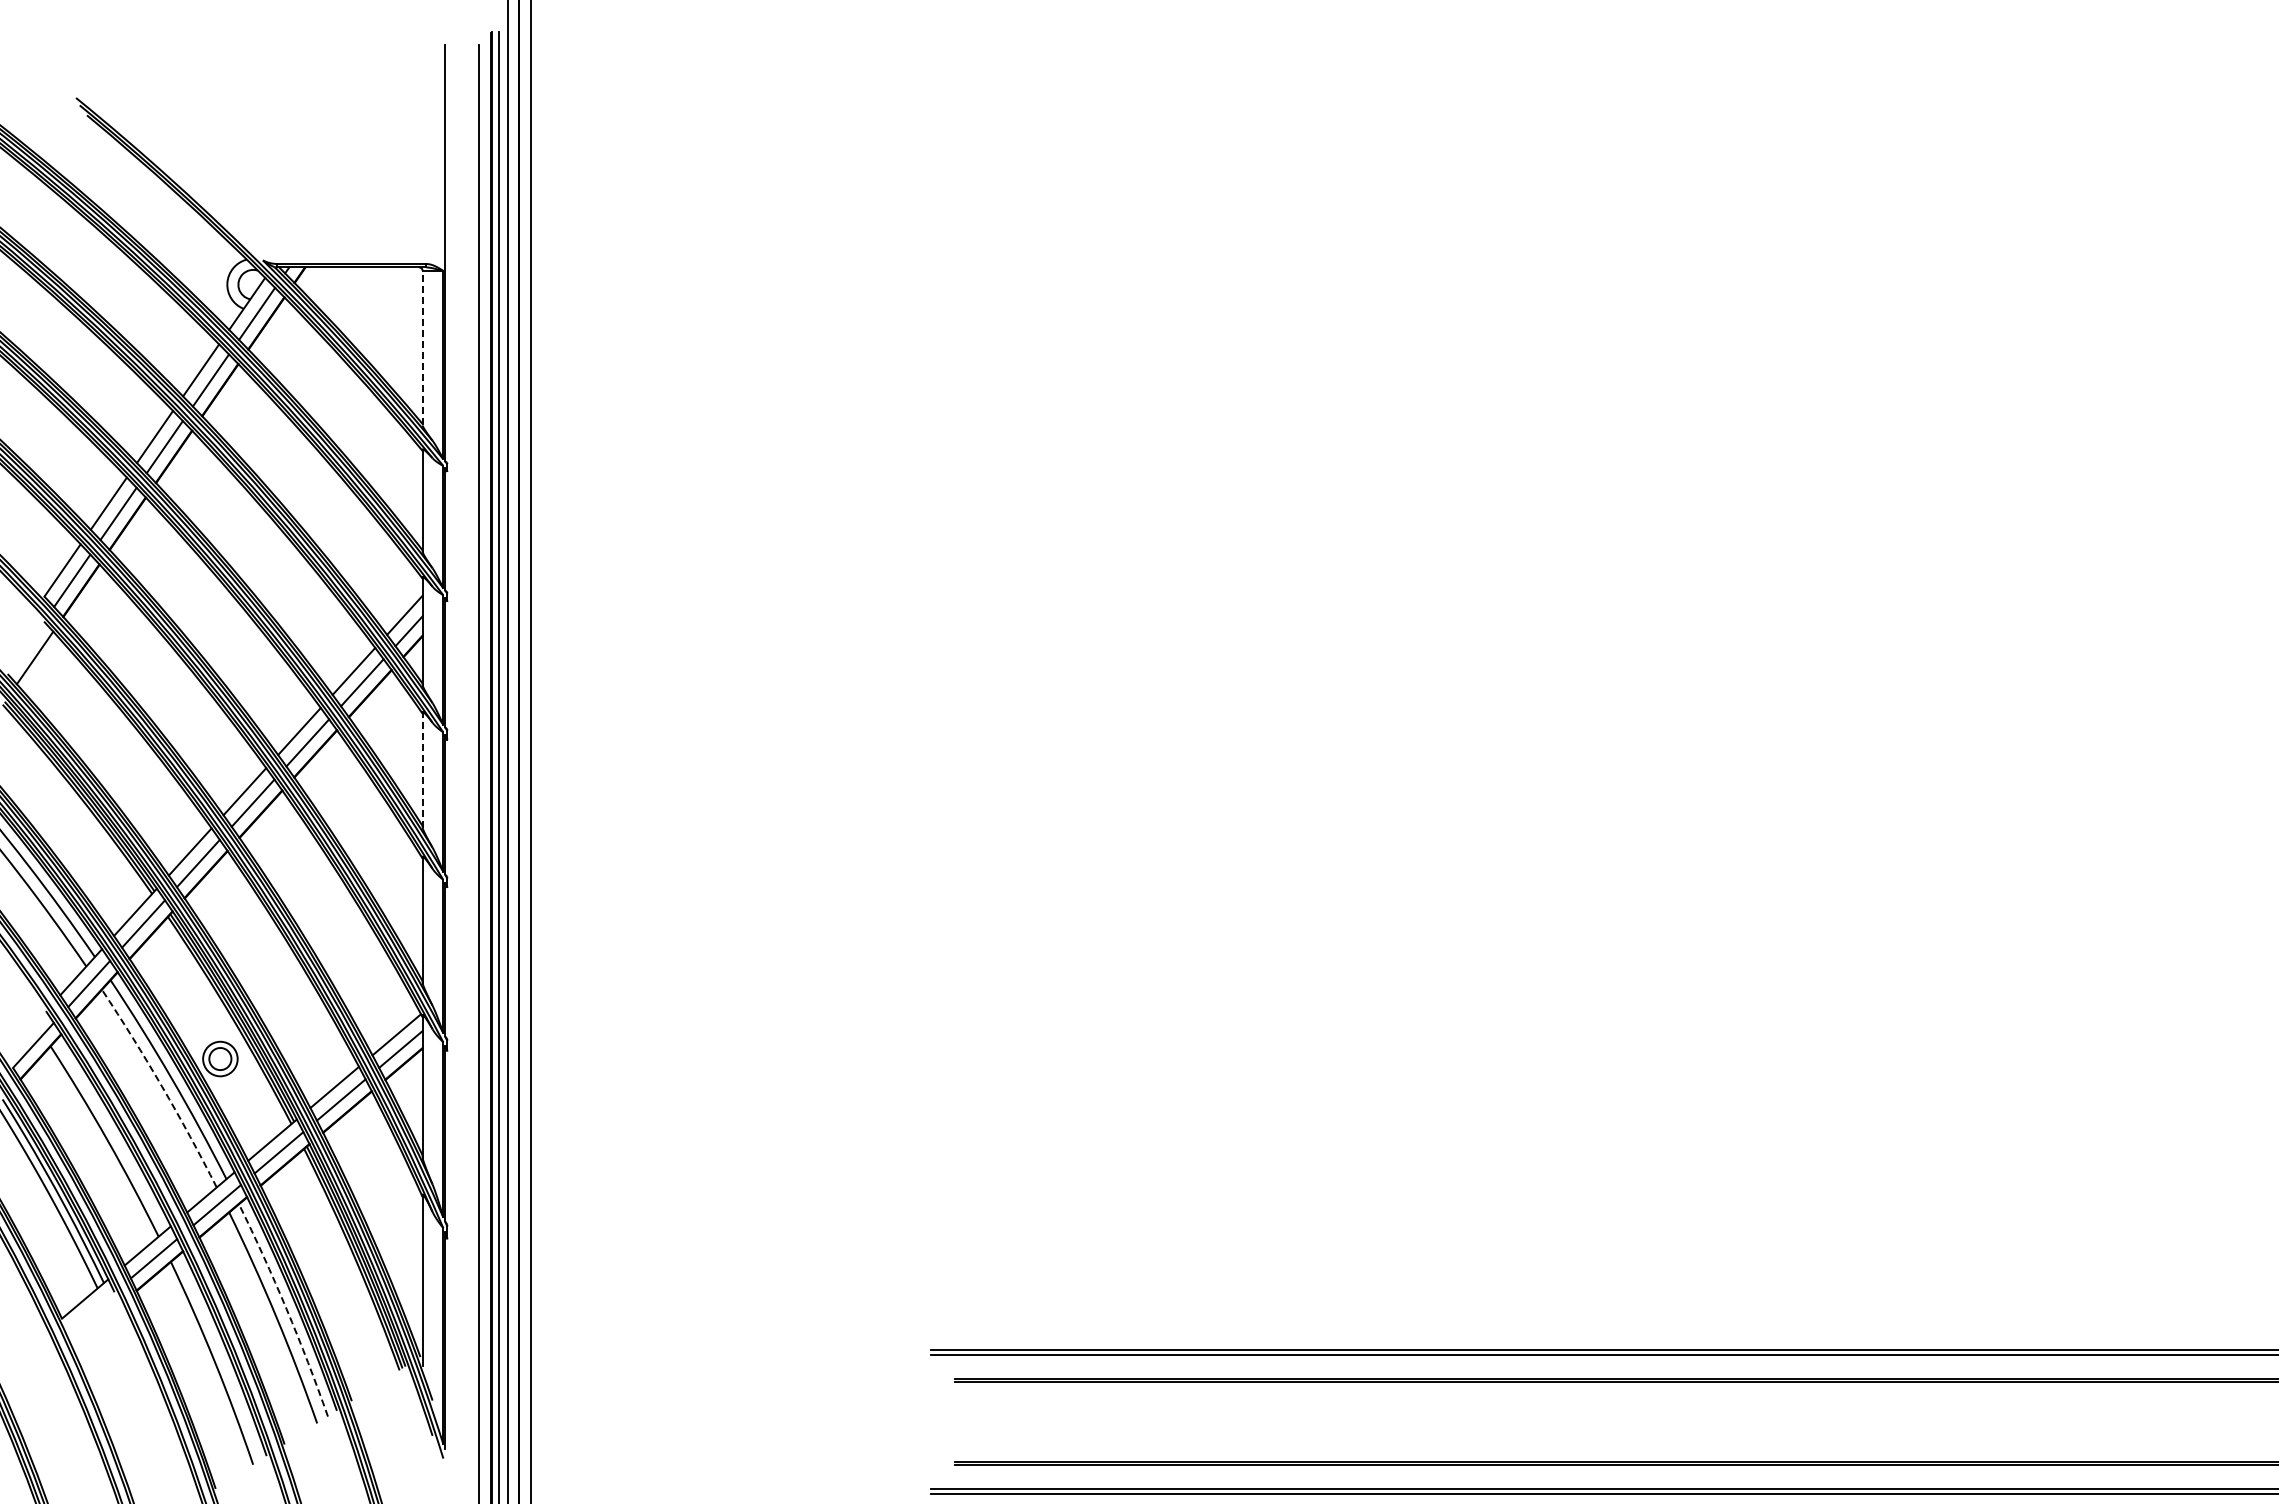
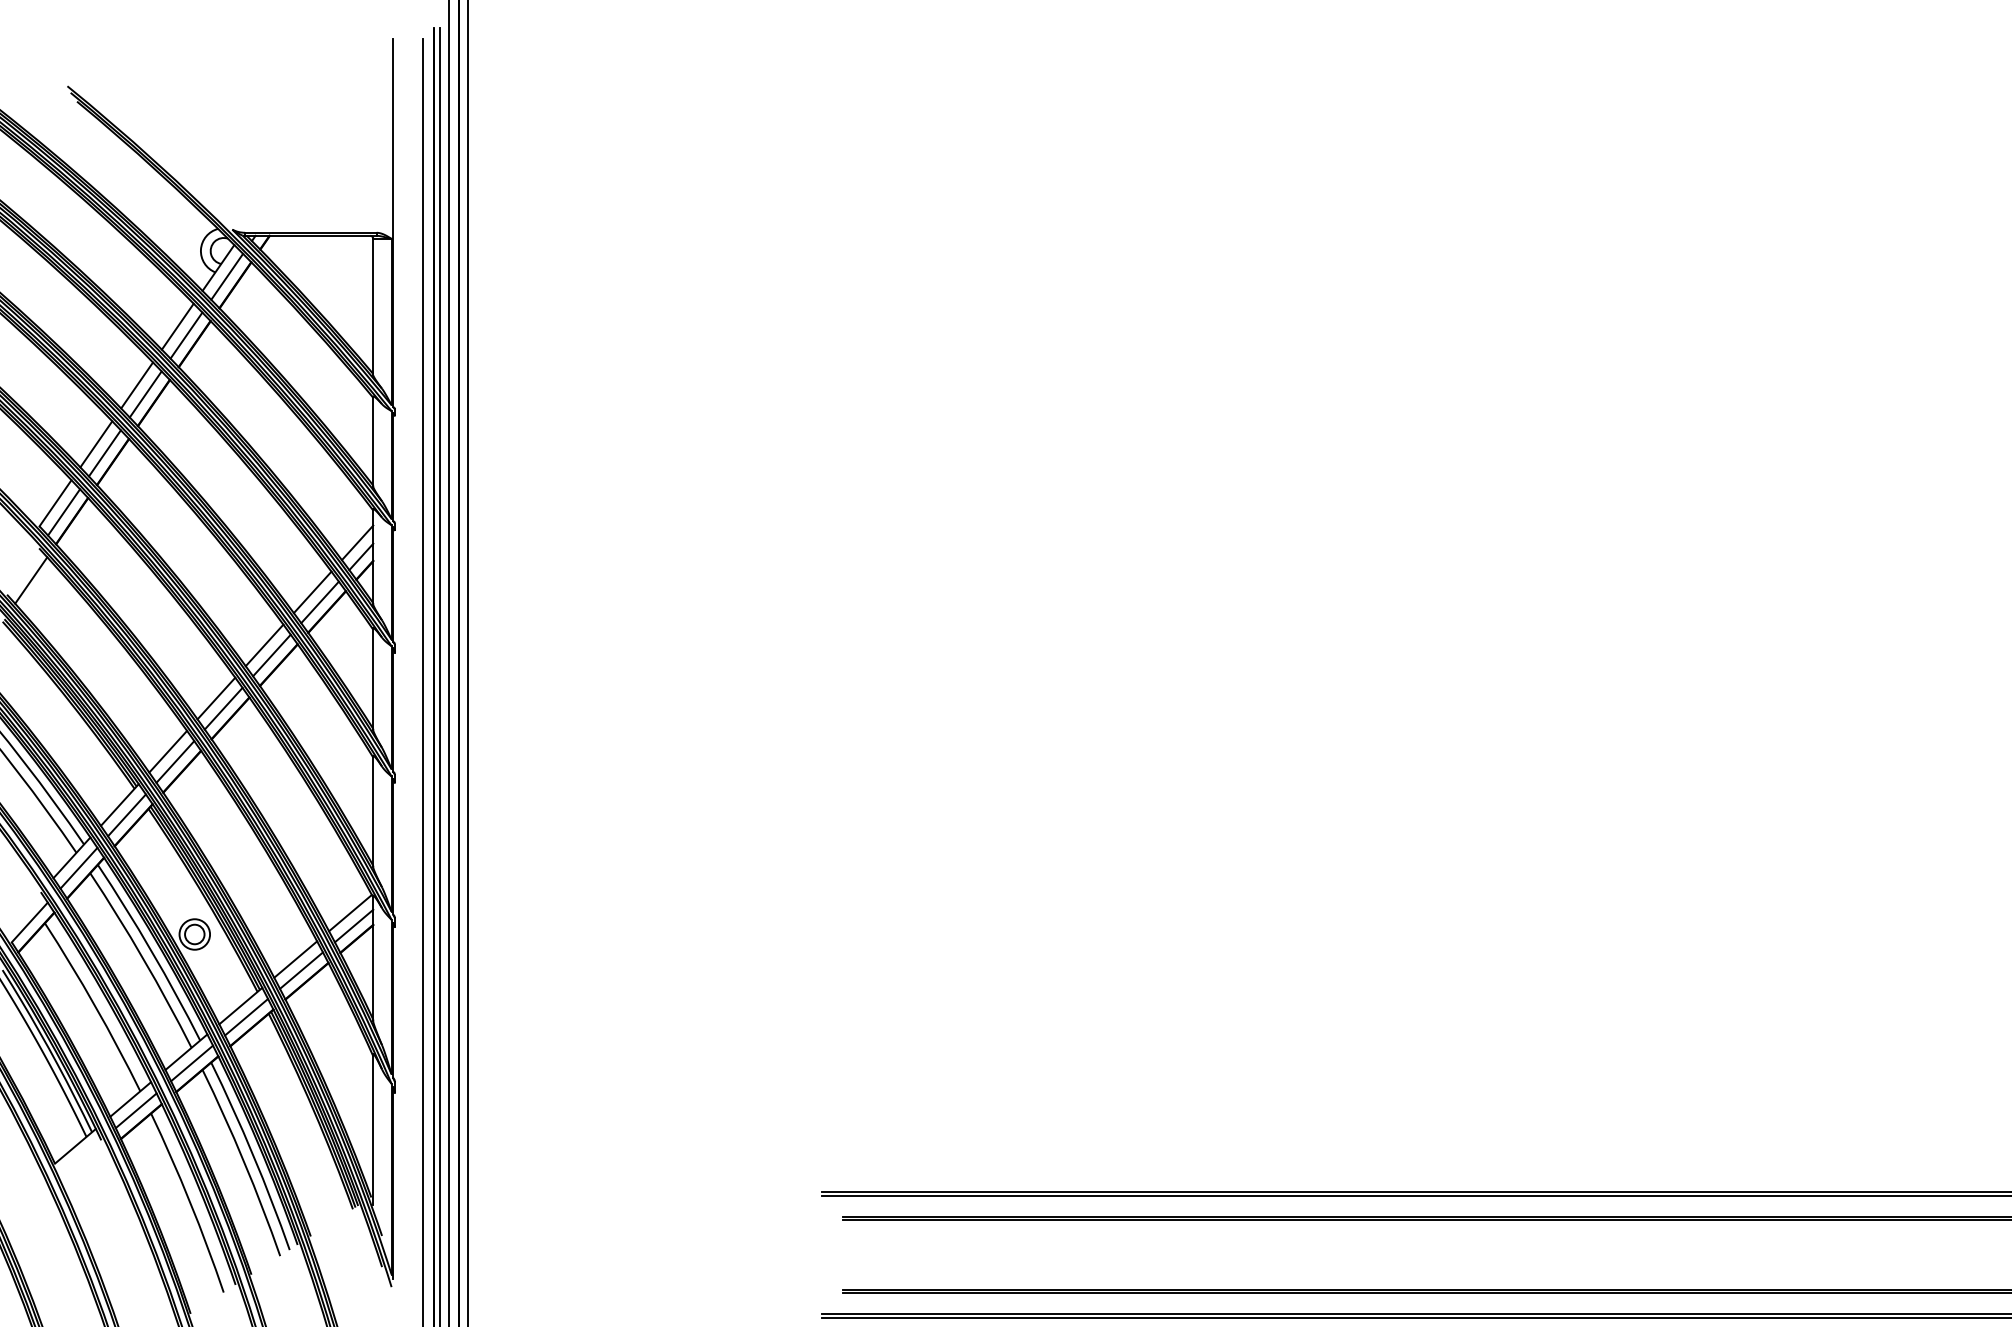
line: (422, 347) -> (373, 306), dashed -> solid
line: (422, 769) -> (373, 678), dashed -> solid
arc: (162, 1086) -> (143, 958), dashed -> solid
arc: (286, 1309) -> (253, 1155), dashed -> solid

